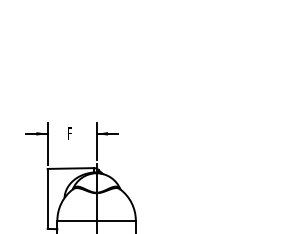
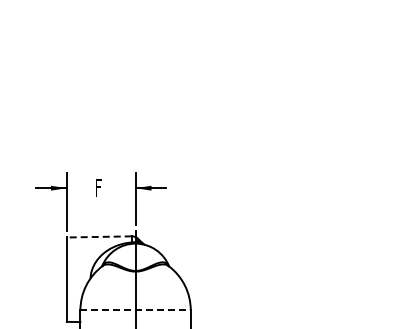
line: (70, 168) -> (98, 236), solid -> dashed
line: (97, 220) -> (136, 310), solid -> dashed

